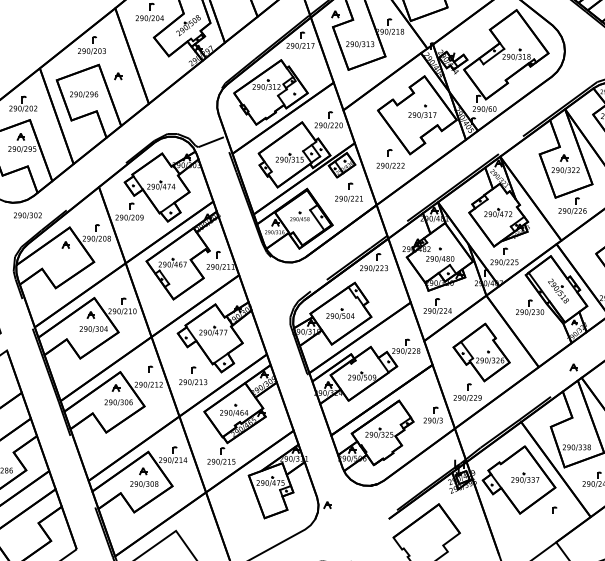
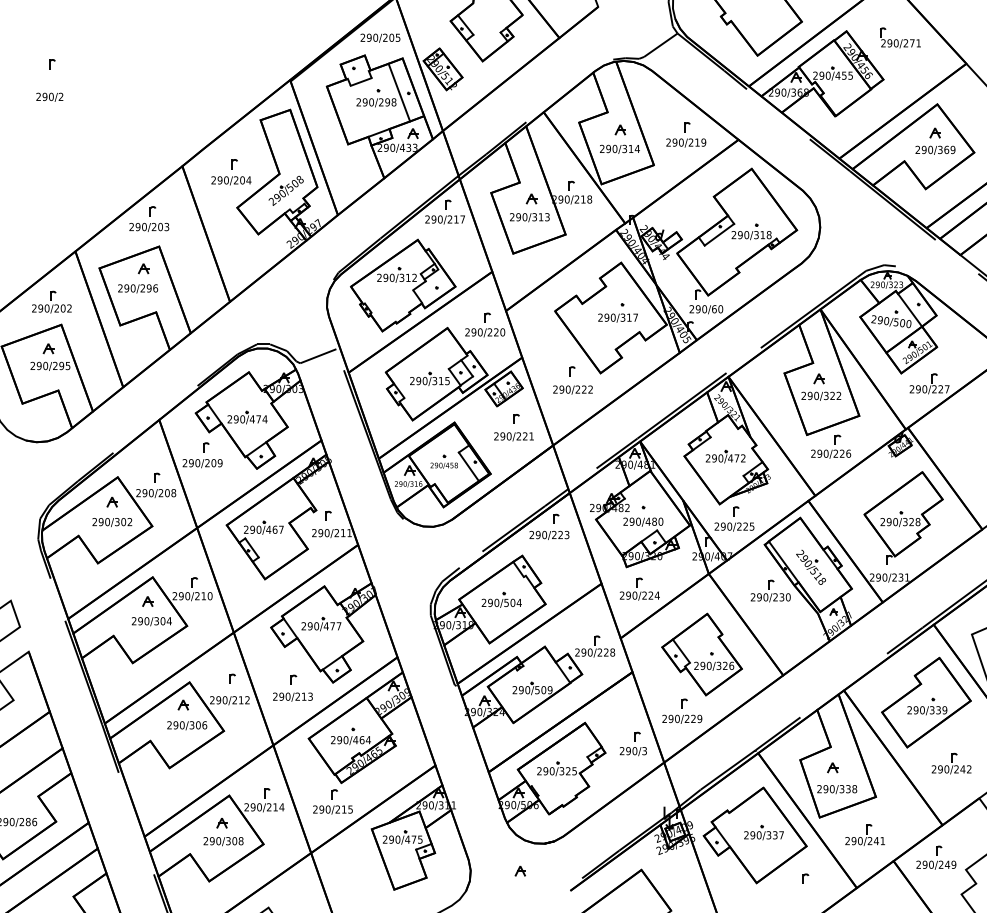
part: (335, 14) -> (531, 198), moved
part: (118, 76) -> (143, 268), moved
text: (27, 215) -> (112, 522), moved
part: (573, 367) -> (832, 767), moved
part: (326, 504) -> (519, 870), moved

